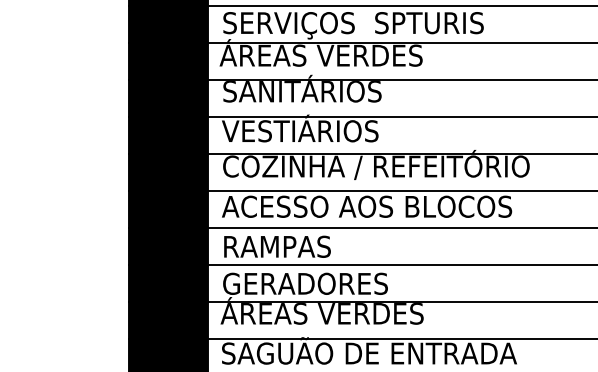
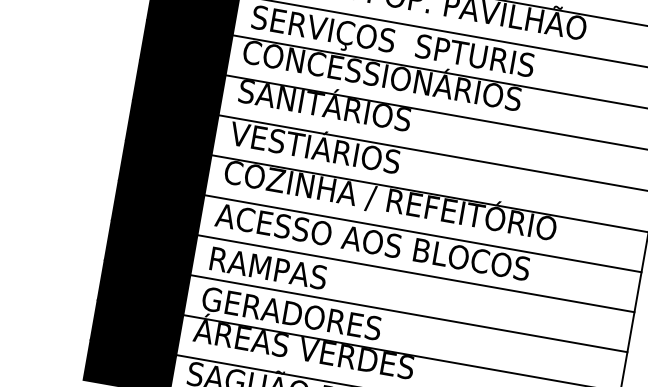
text: (348, 52) -> (382, 72), ÁREAS VERDES -> CONCESSIONÁRIOS

